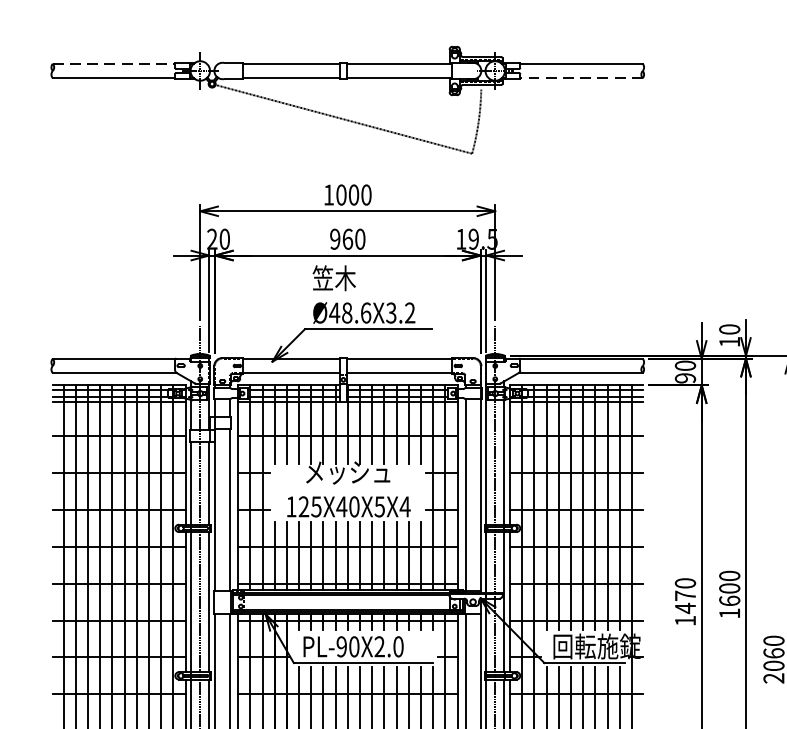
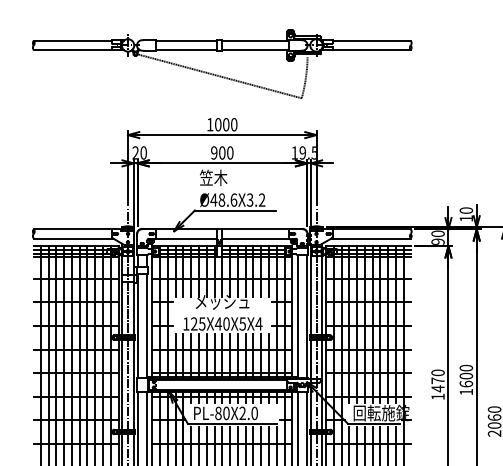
line: (114, 63) -> (73, 40), dashed -> solid
line: (581, 78) -> (371, 50), dashed -> solid
text: (348, 238) -> (222, 152), 960 -> 900
text: (341, 646) -> (218, 413), PL-90X2.0 -> PL-80X2.0

